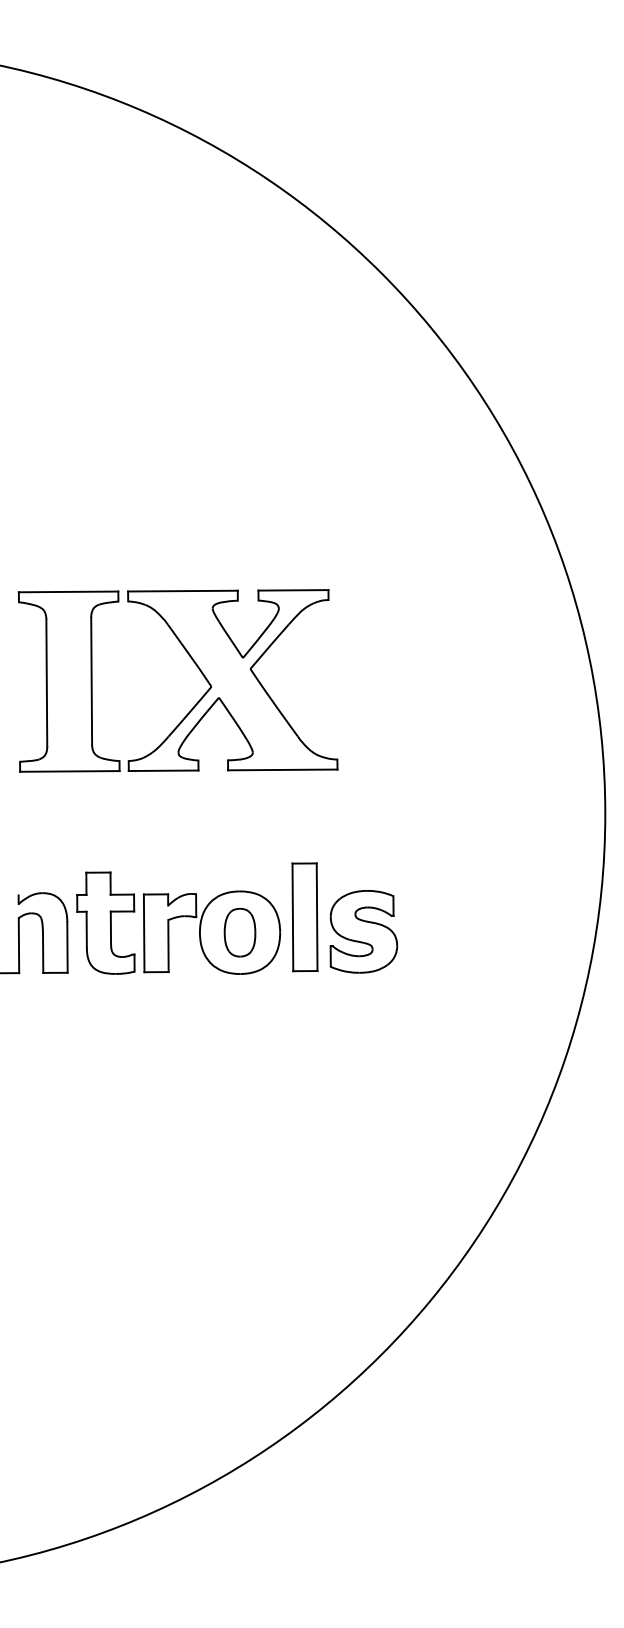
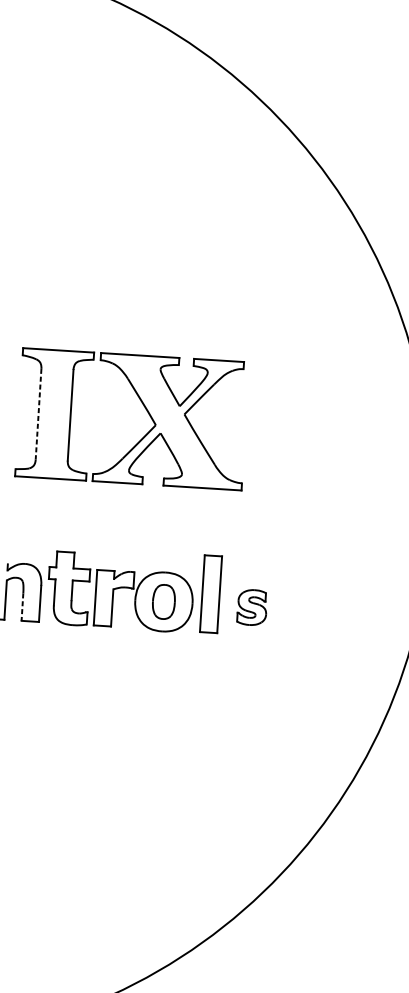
line: (46, 682) -> (38, 413), solid -> dashed
part: (363, 931) -> (252, 607), size x0.6
line: (43, 954) -> (22, 607), solid -> dashed

